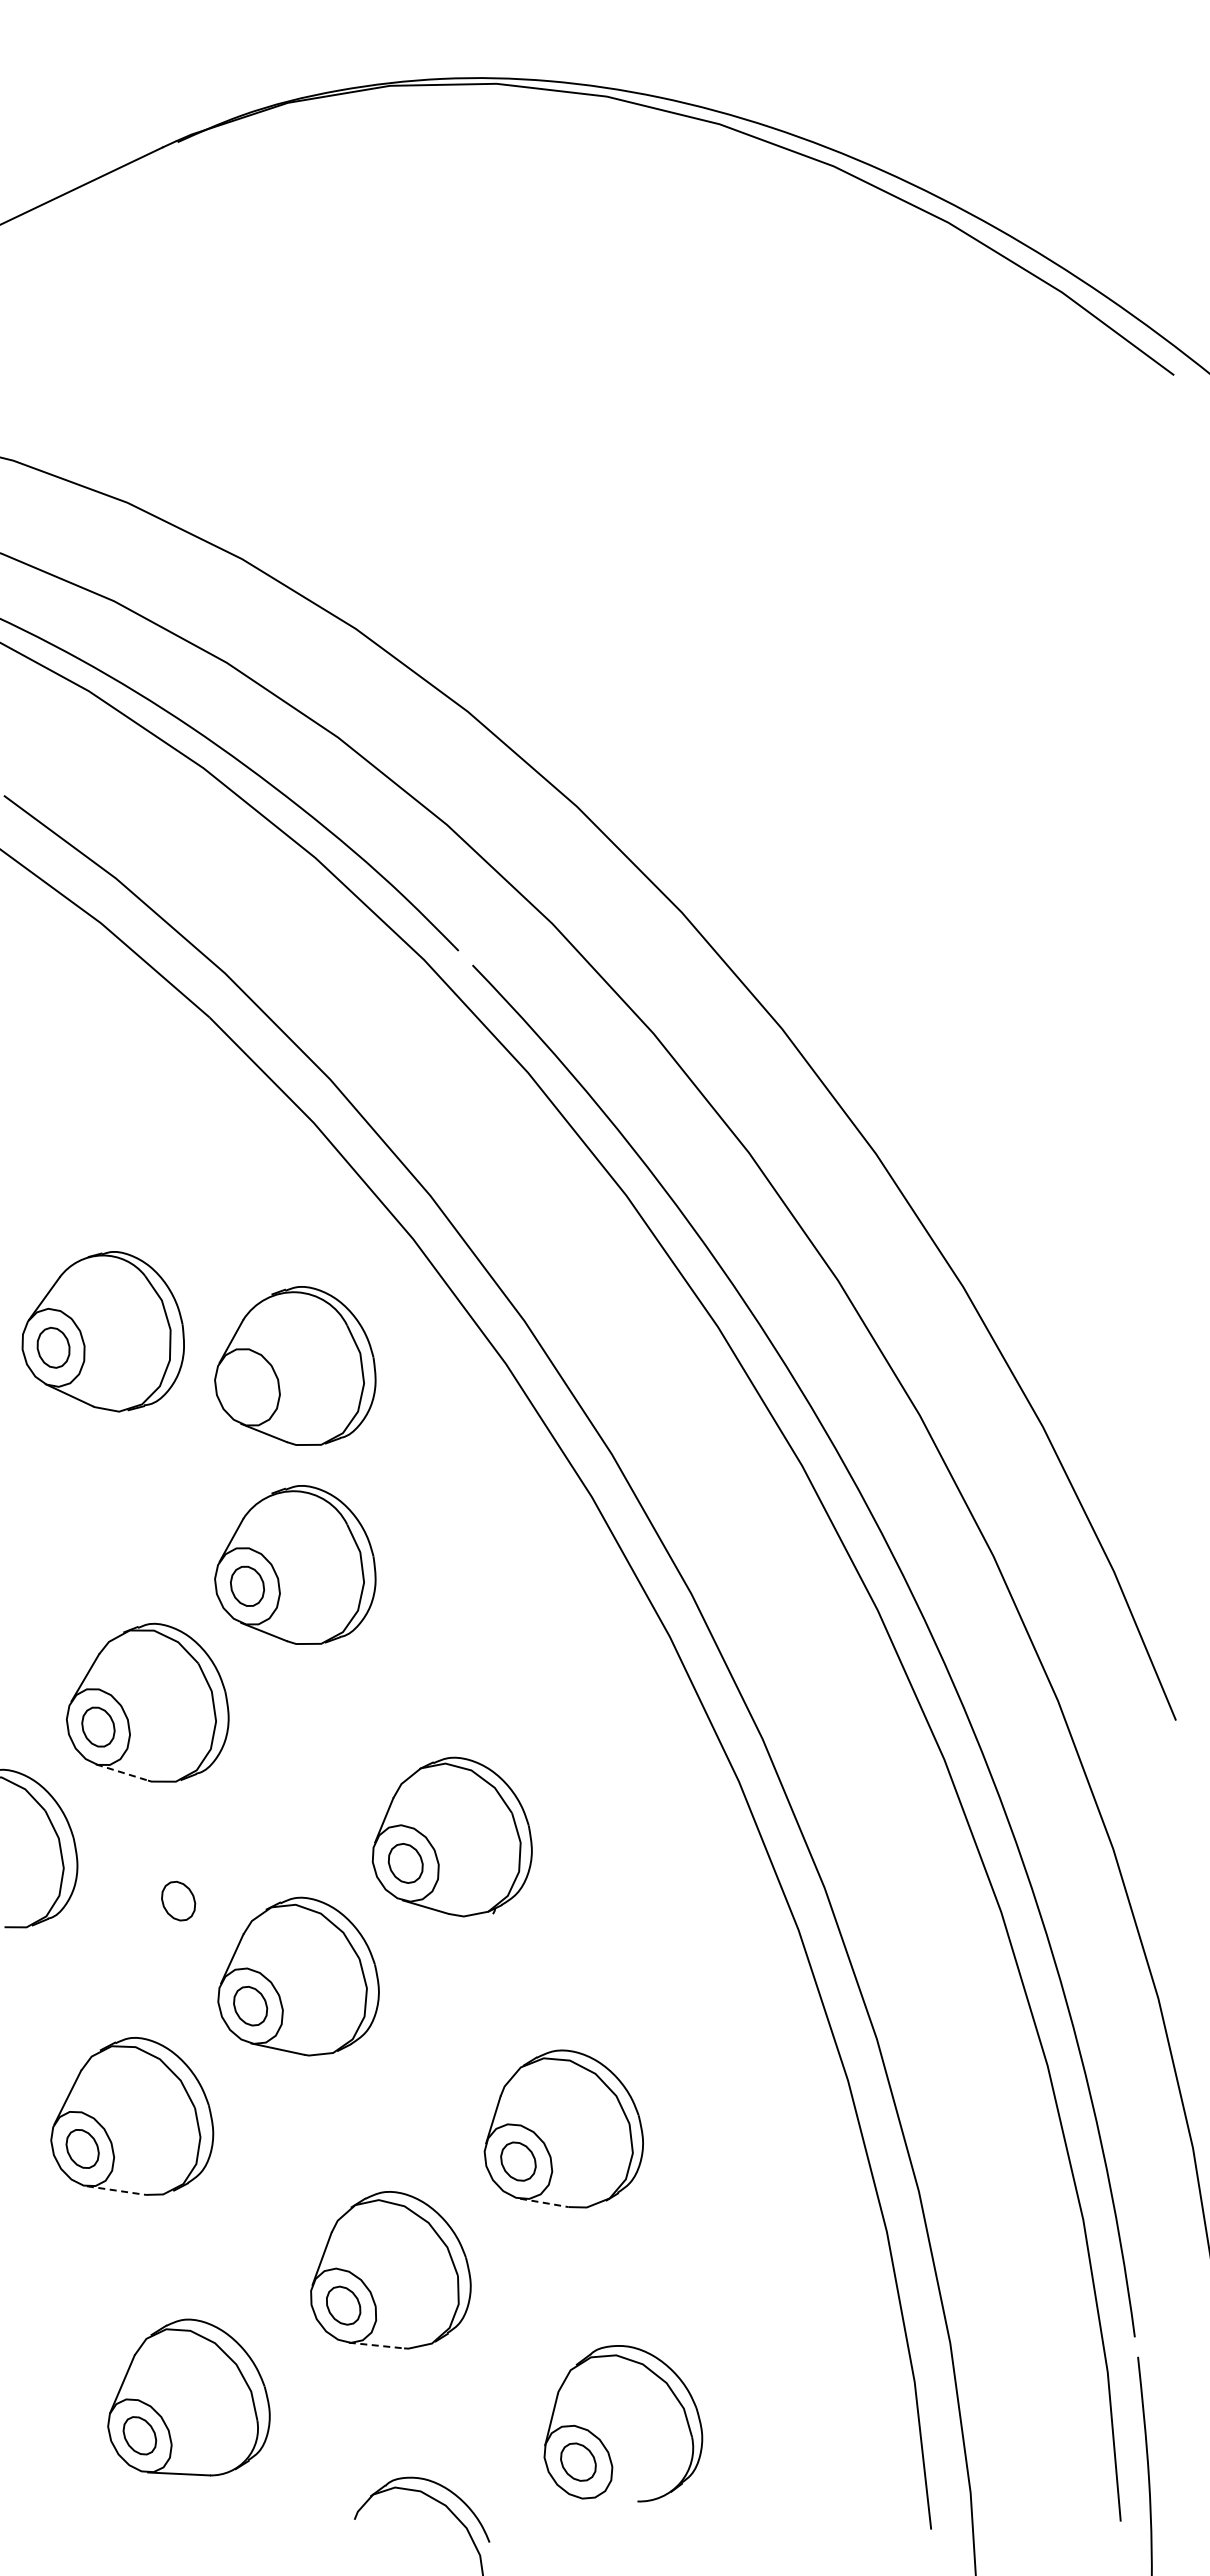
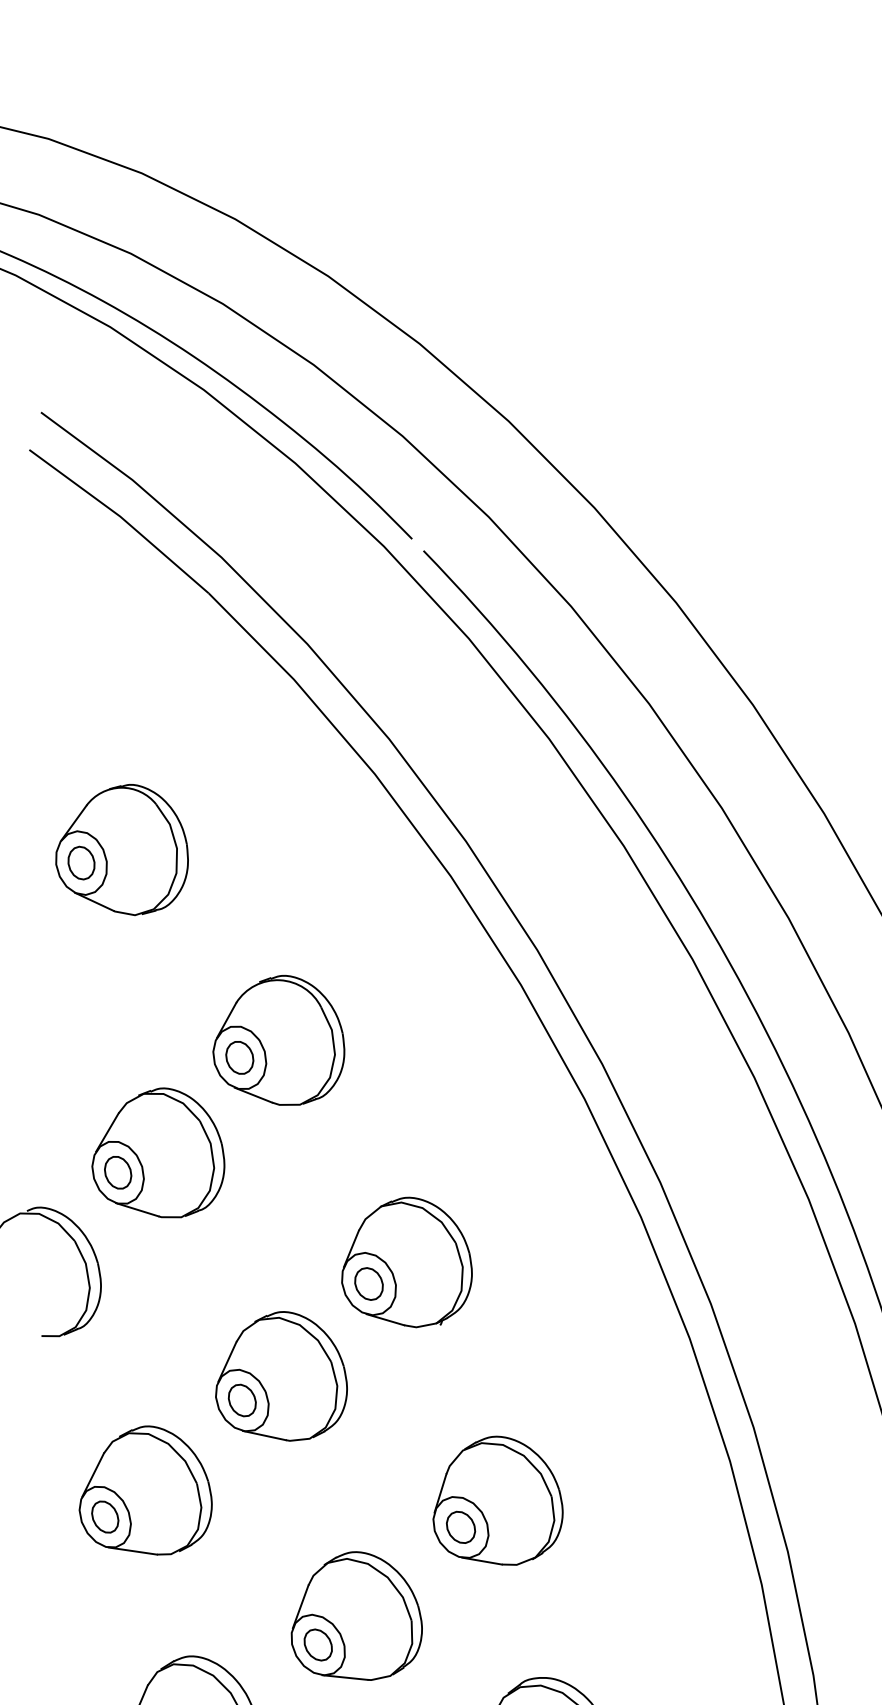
part: (295, 1365) -> (278, 877), removed
line: (122, 1772) -> (137, 1209), dashed -> solid
part: (178, 1900) -> (183, 1314), removed
line: (116, 2190) -> (132, 1550), dashed -> solid
line: (544, 2202) -> (482, 1560), dashed -> solid
line: (376, 2345) -> (345, 1677), dashed -> solid

